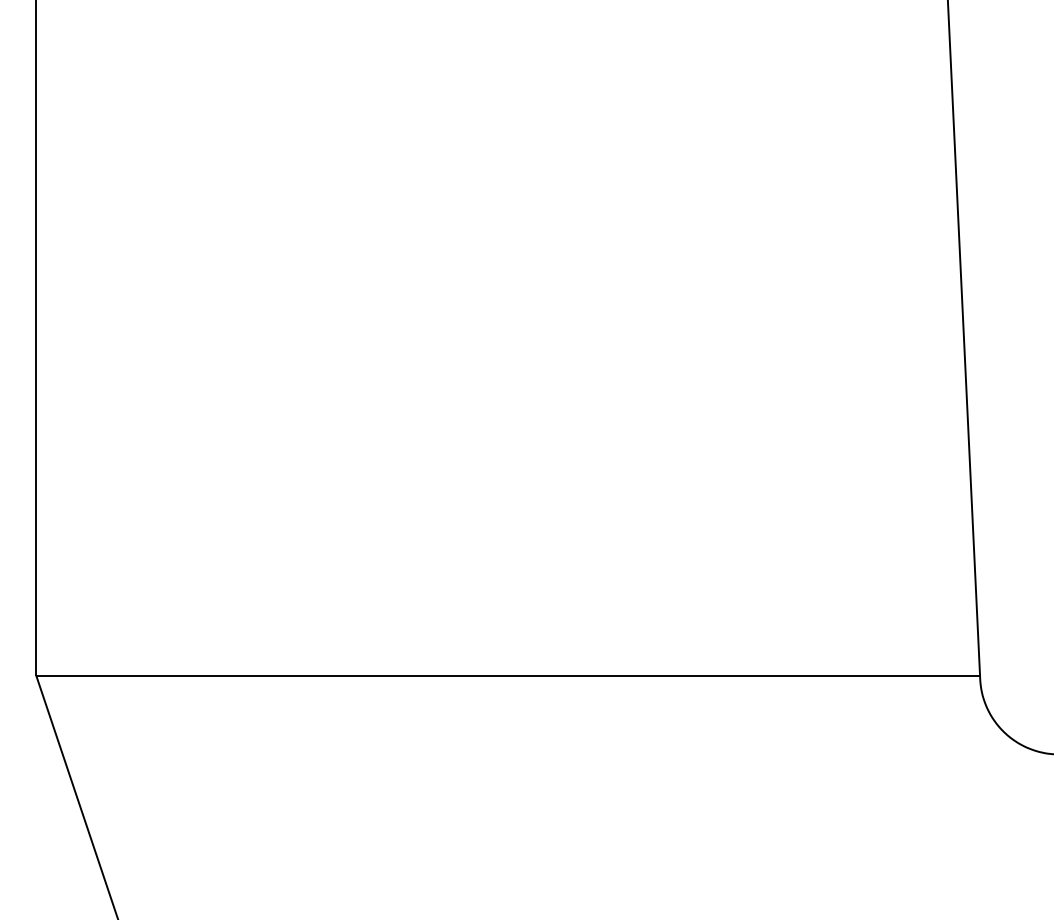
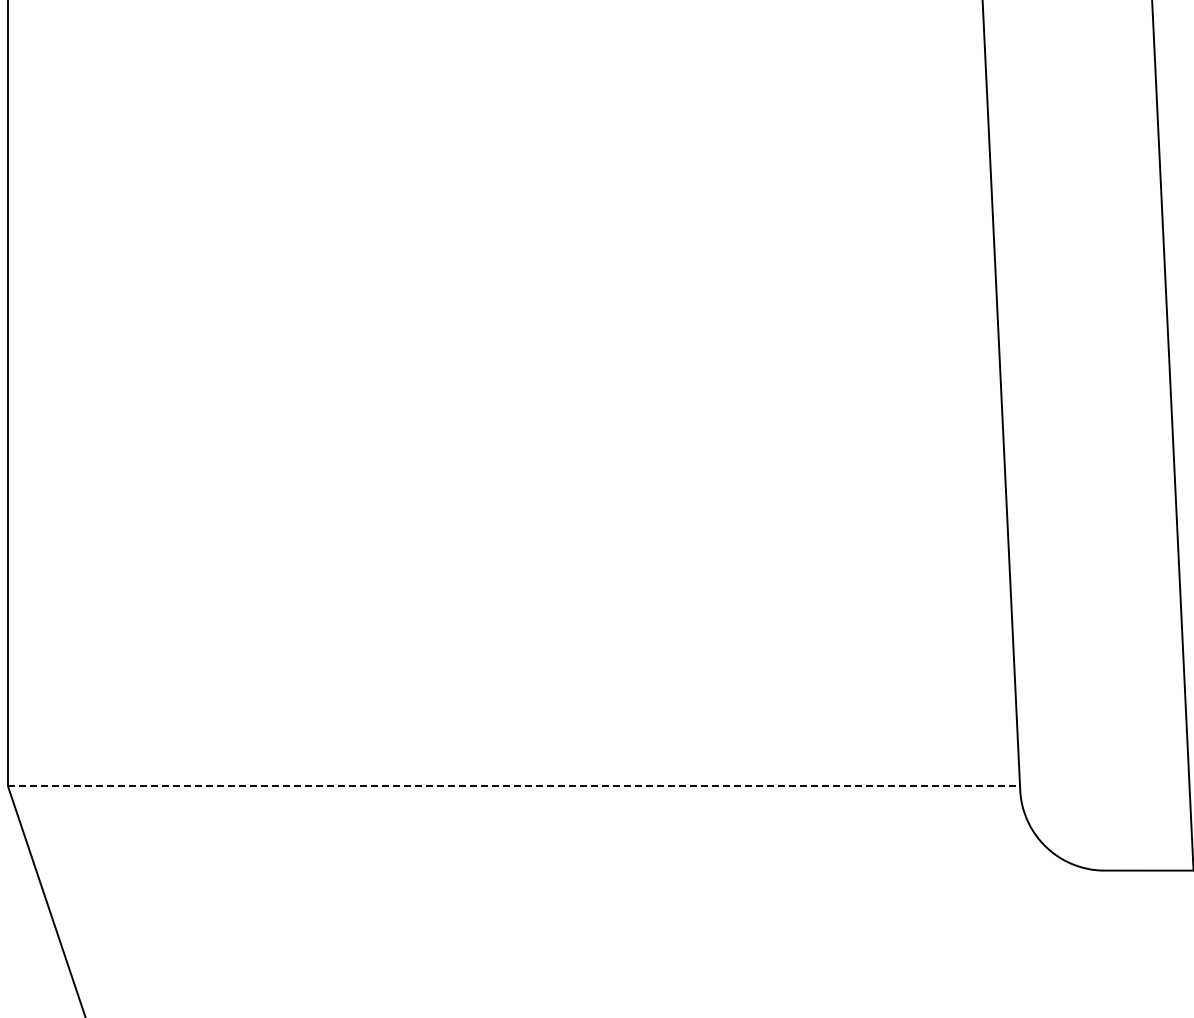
line: (508, 675) -> (514, 786), solid -> dashed

